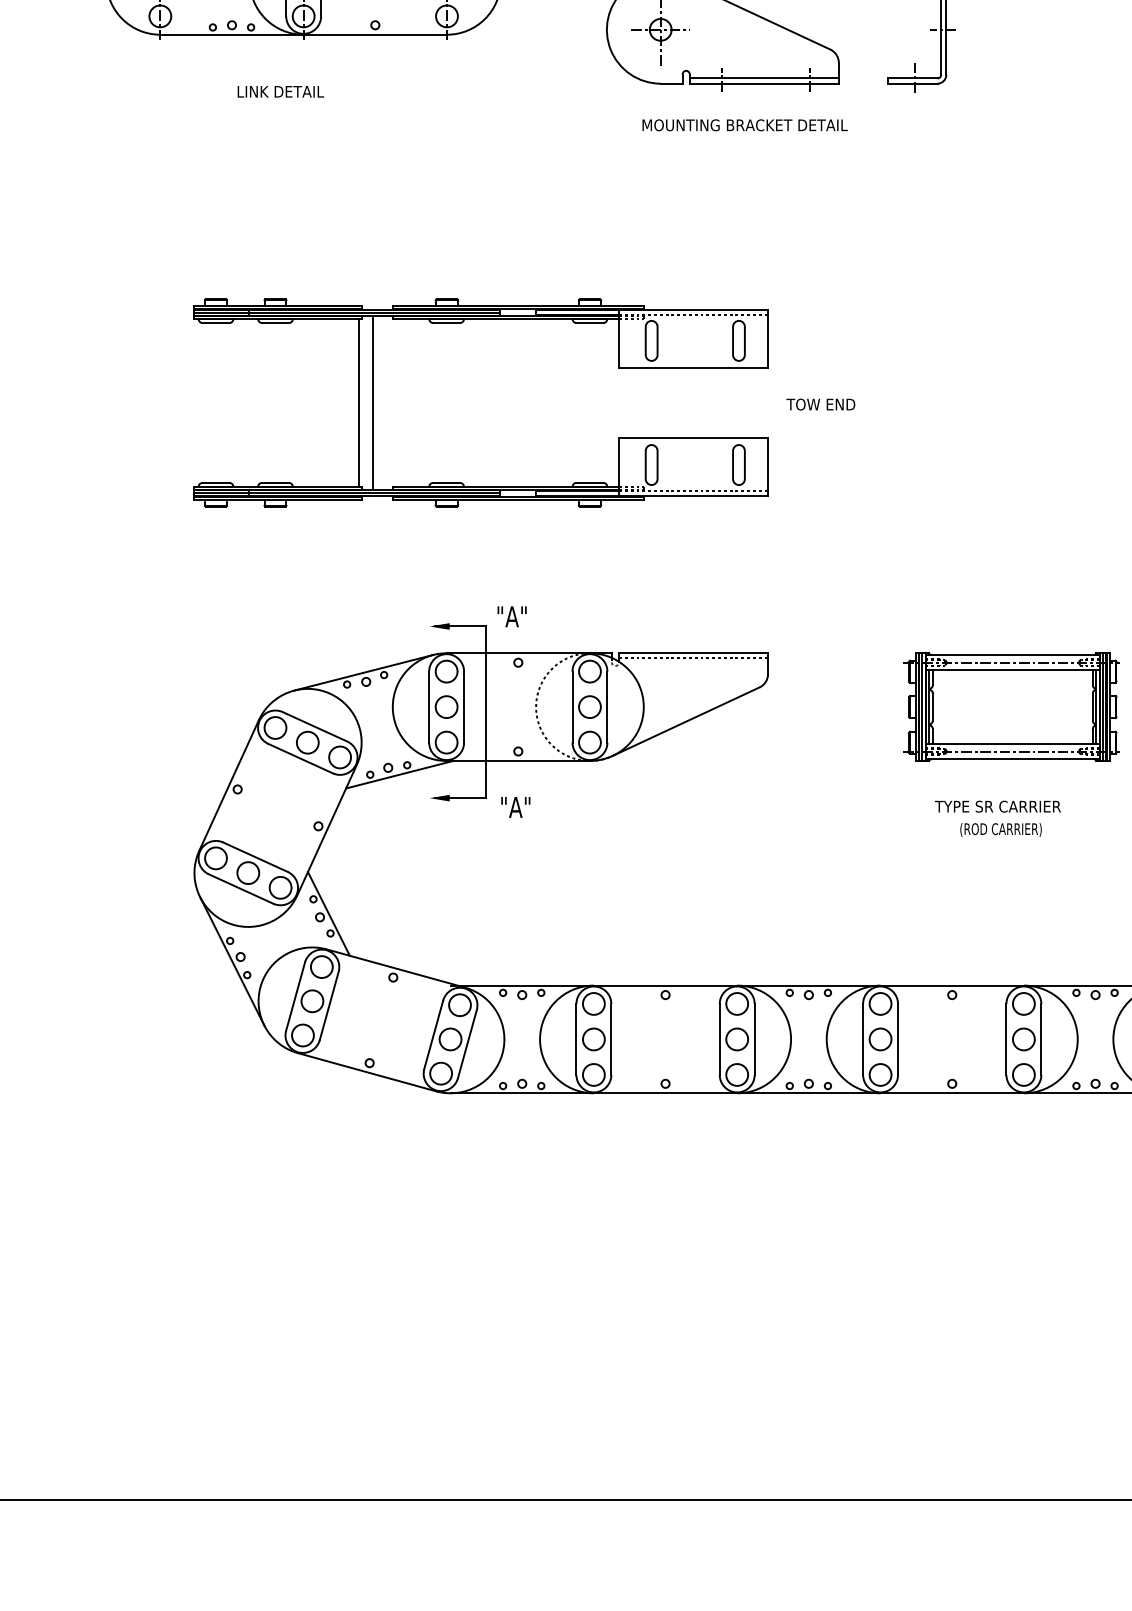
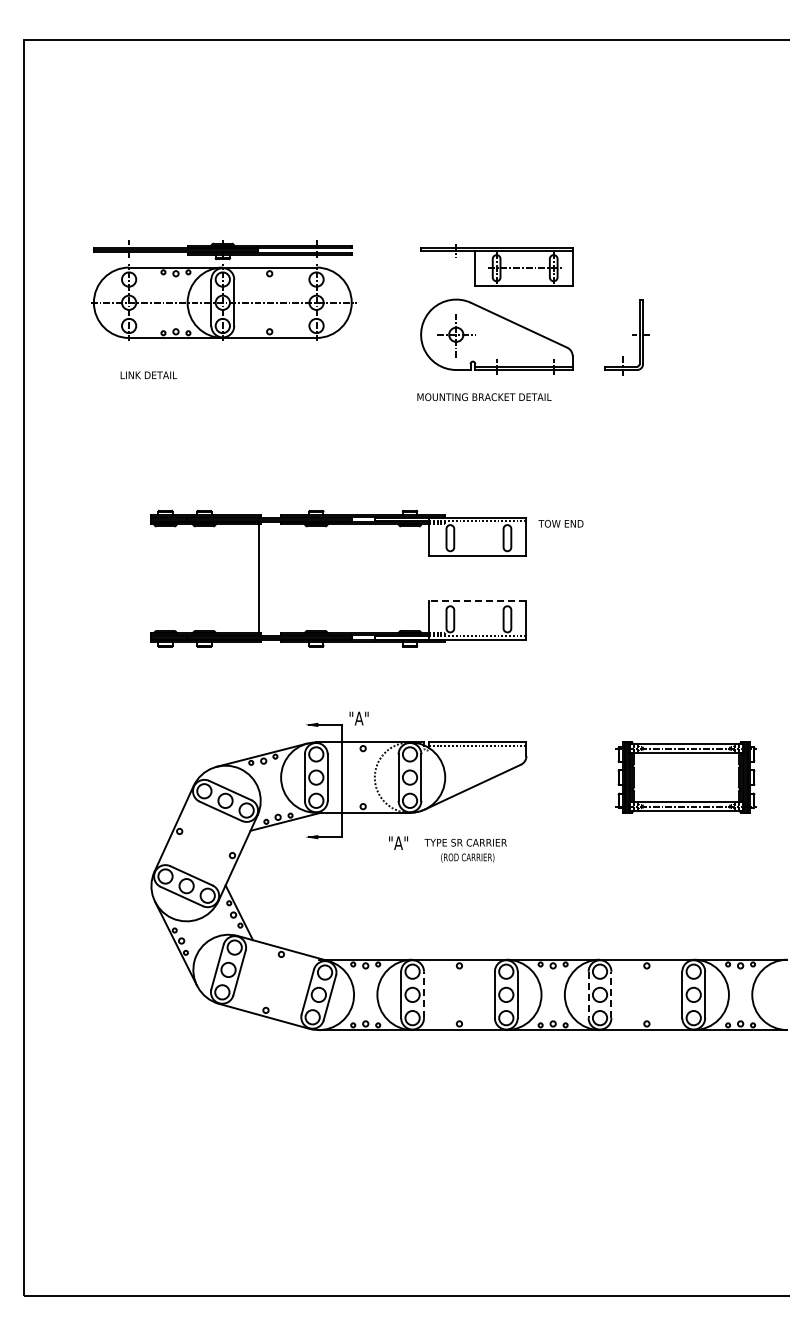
text: (280, 92) -> (148, 375), moved
text: (745, 125) -> (484, 397), moved
line: (373, 402) -> (268, 578), removed
text: (820, 404) -> (560, 523), moved
line: (693, 437) -> (477, 601), solid -> dashed
text: (515, 806) -> (398, 842), moved
text: (997, 818) -> (465, 850), moved
line: (612, 1038) -> (424, 994), solid -> dashed
line: (898, 1038) -> (611, 994), solid -> dashed
line: (862, 1040) -> (588, 995), solid -> dashed

